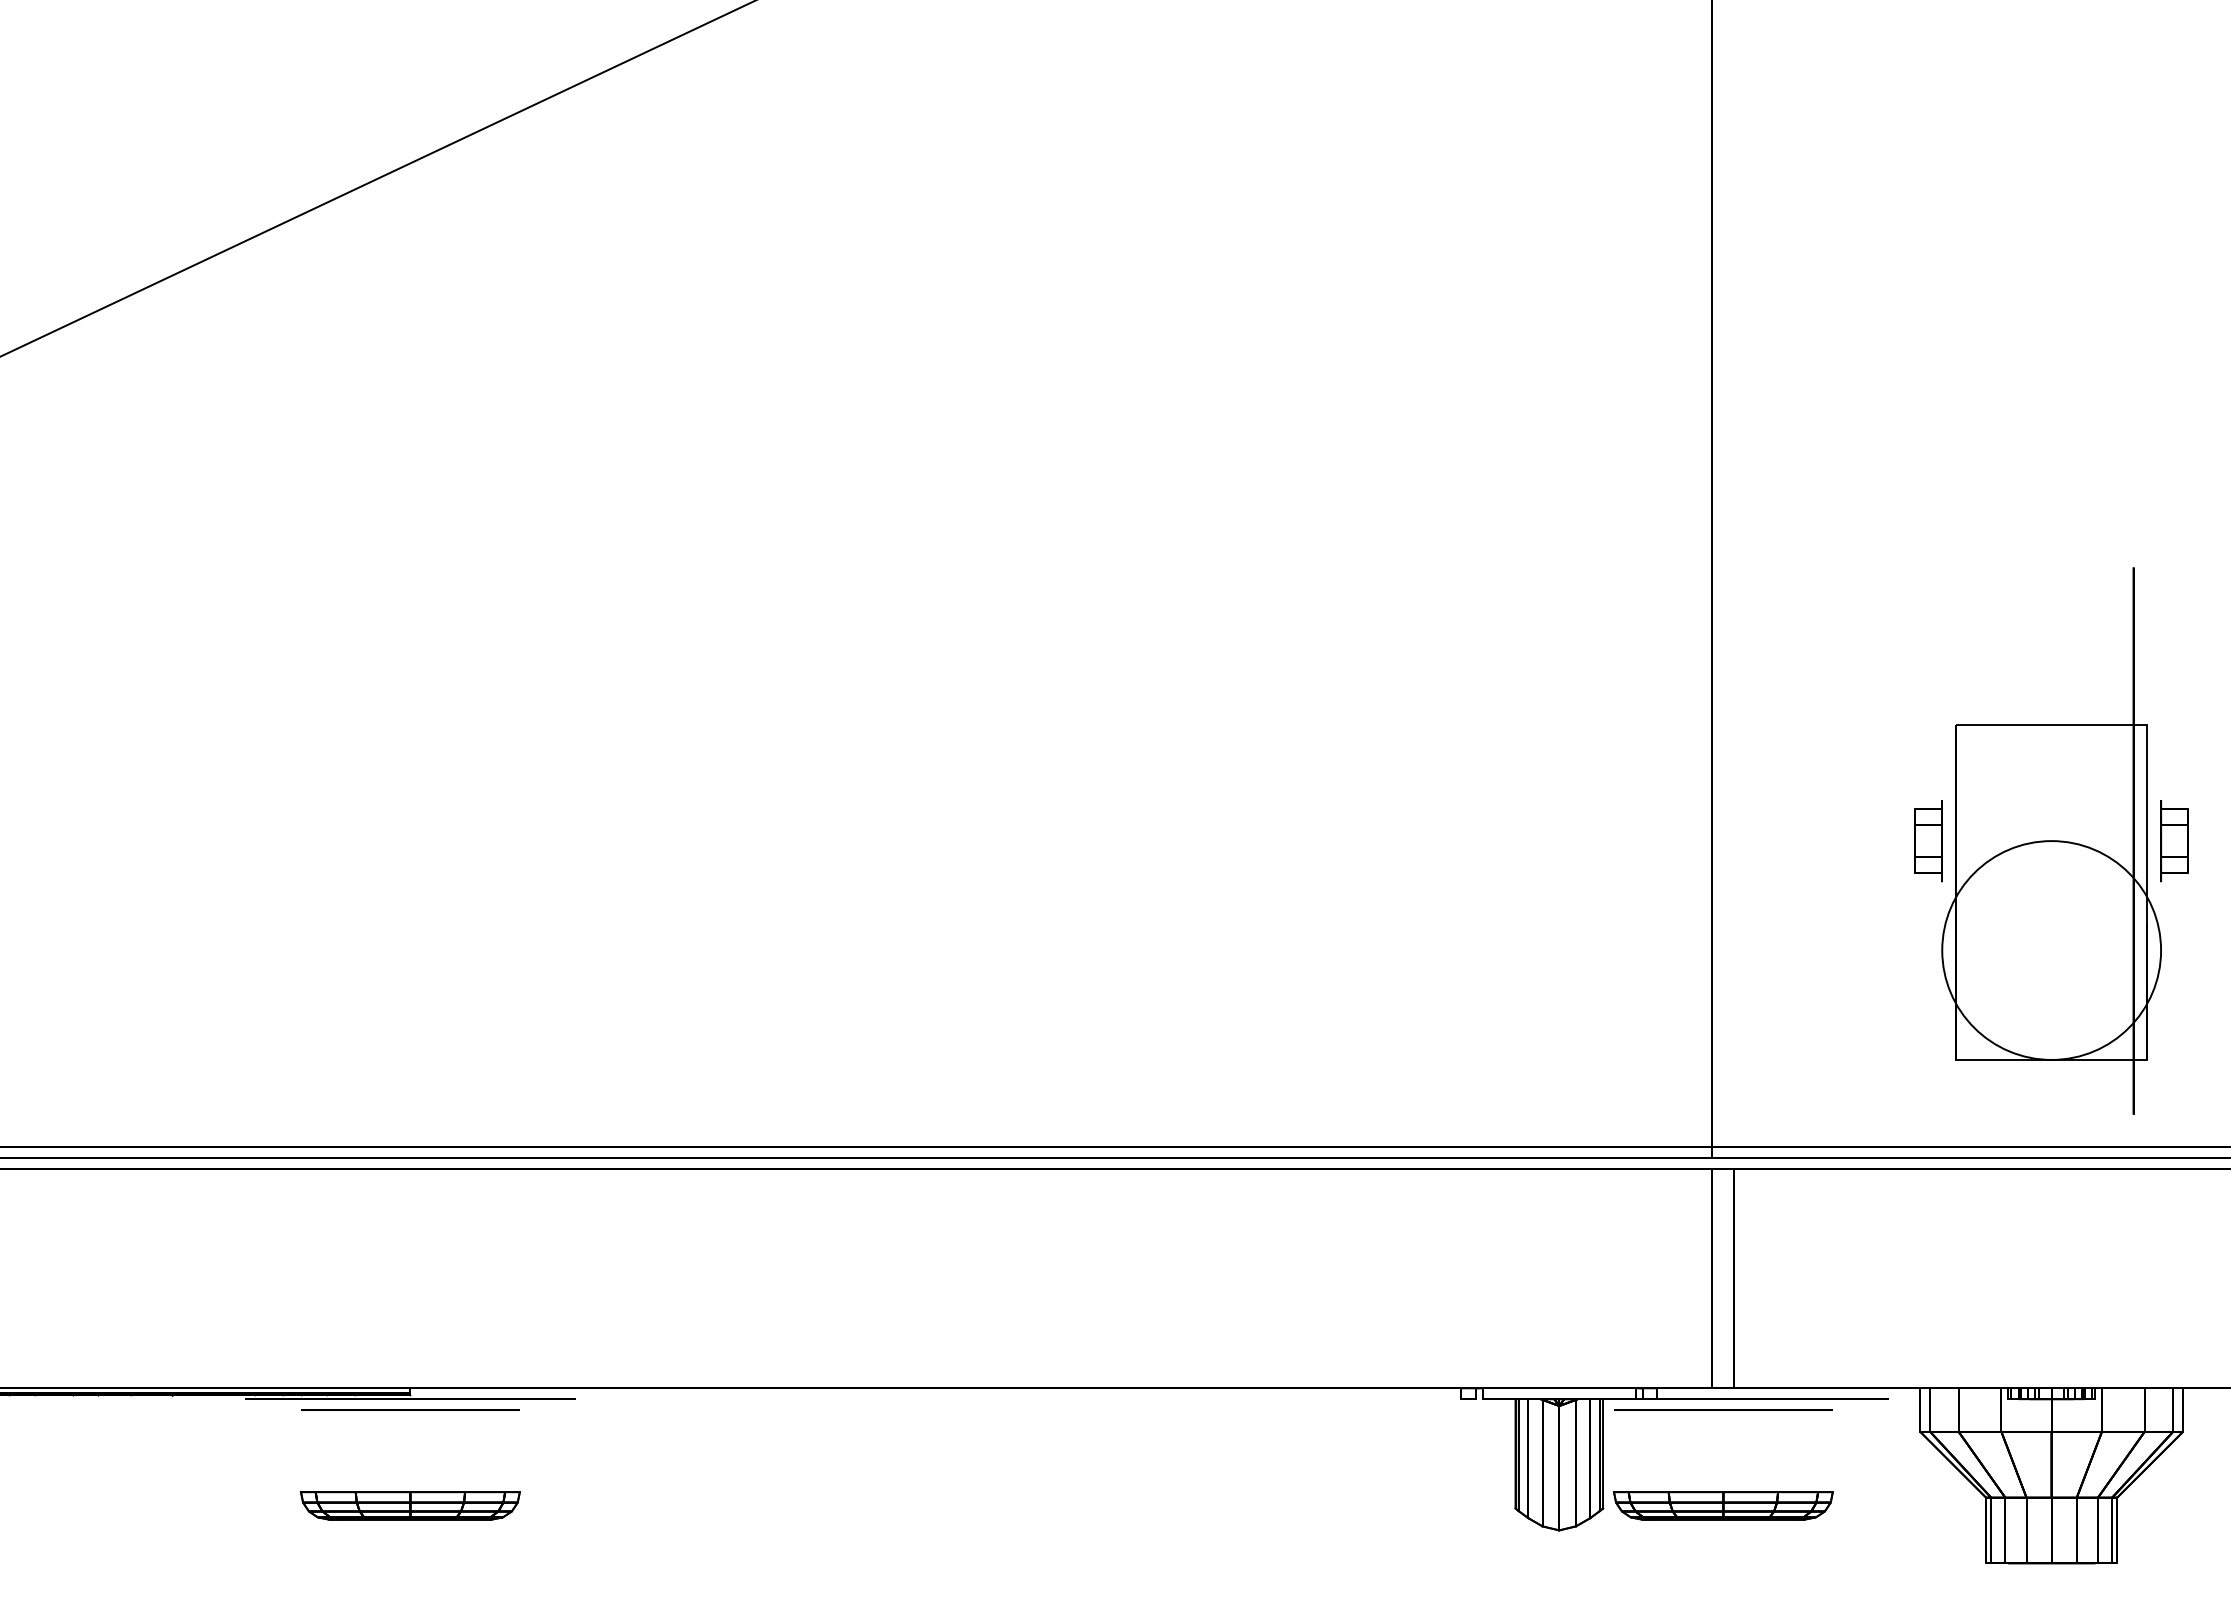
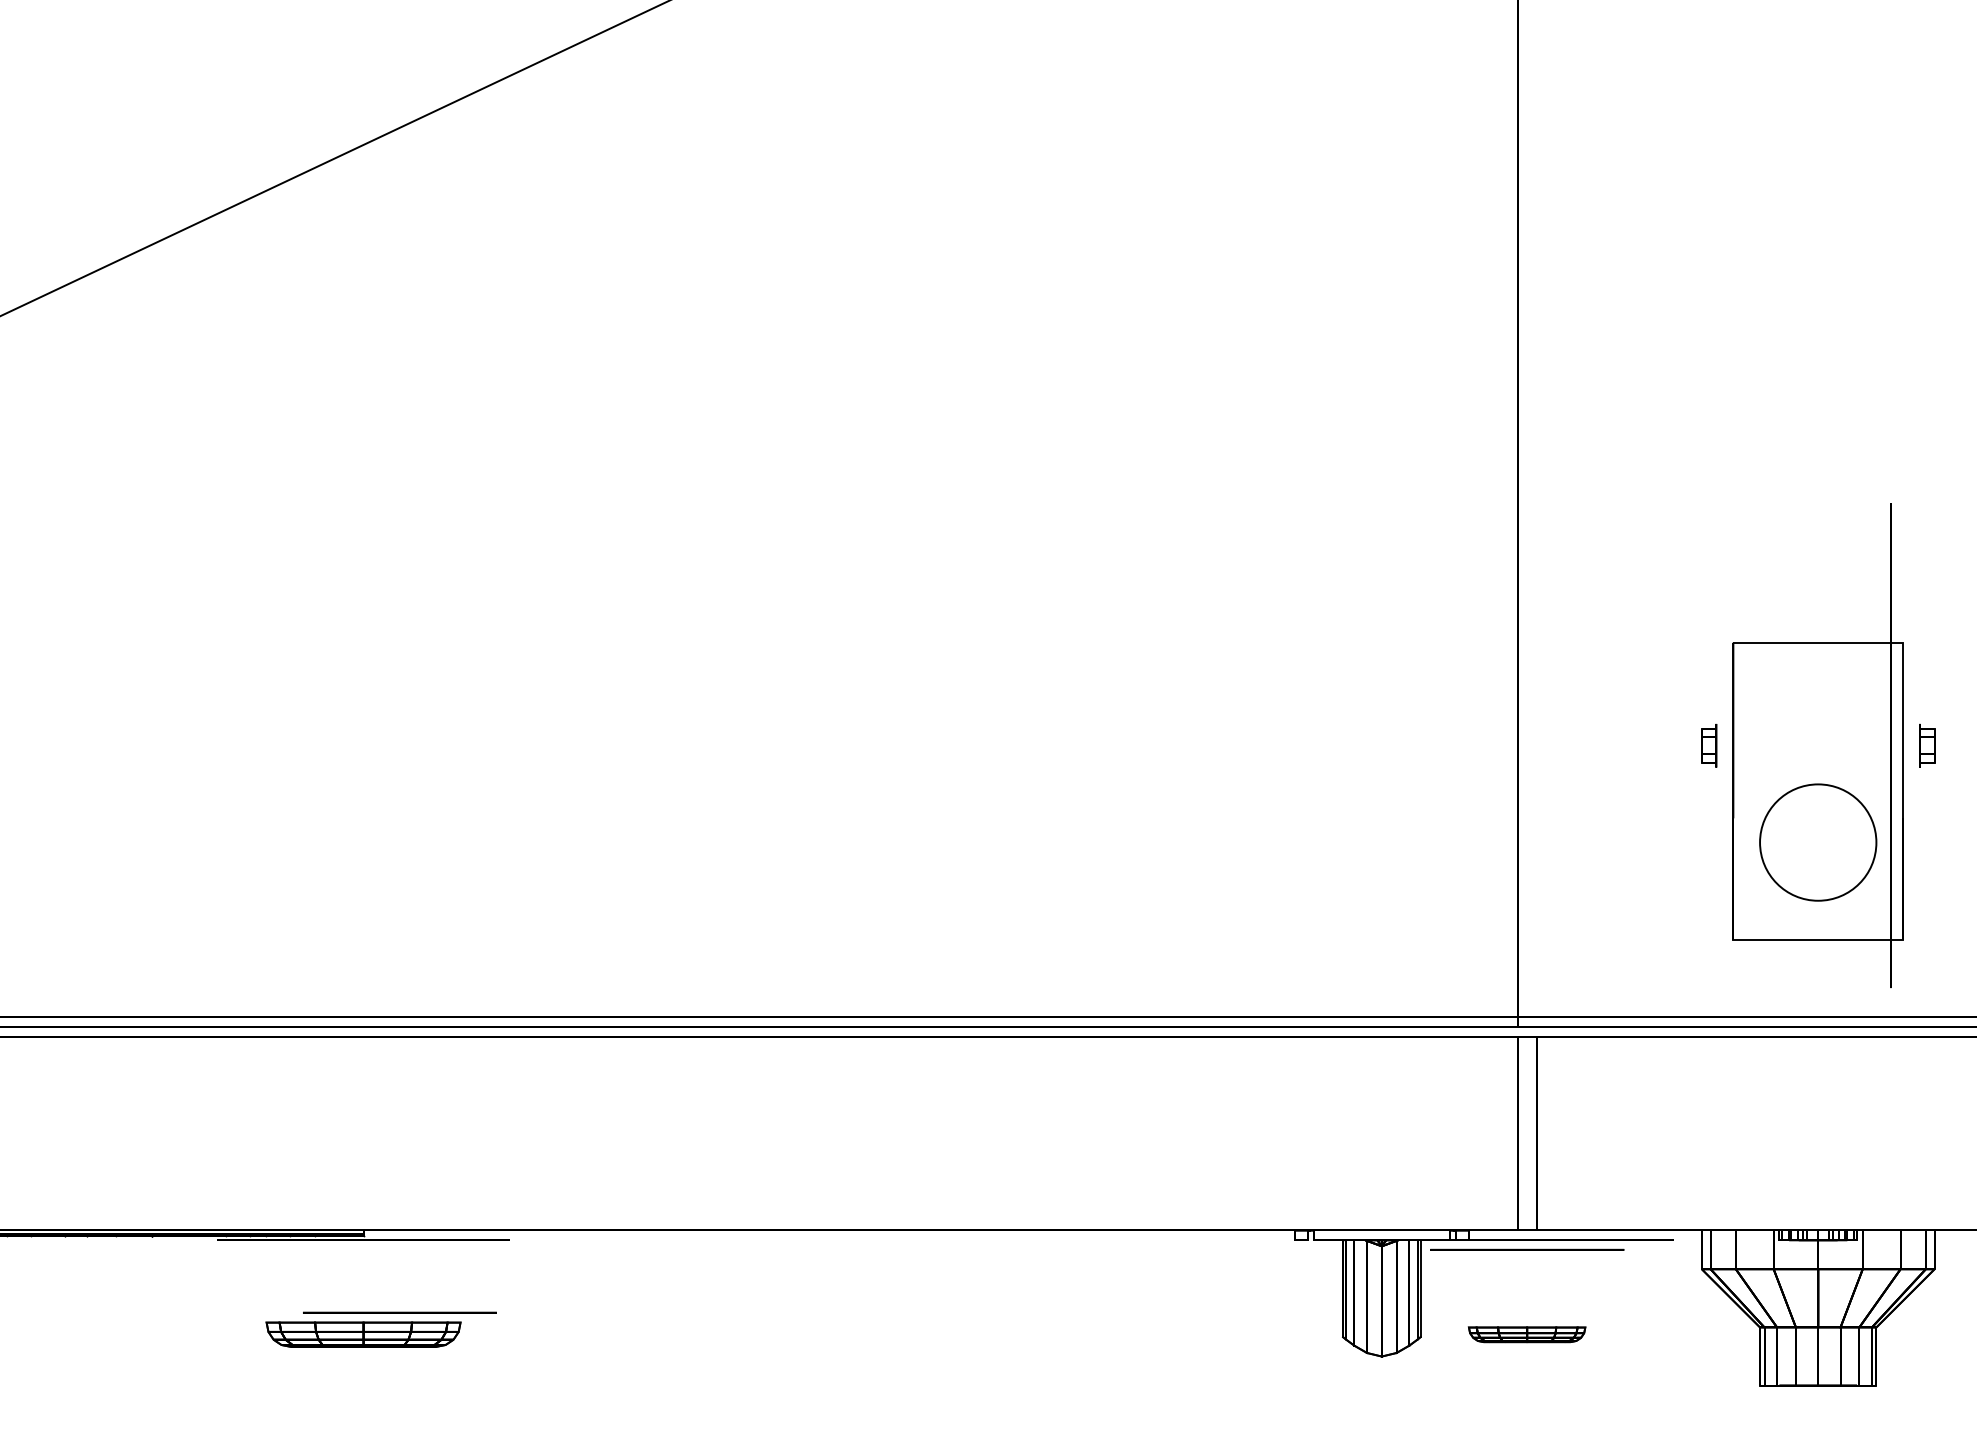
part: (1928, 841) -> (1709, 745), size x0.6
part: (2174, 841) -> (1927, 745), size x0.6
circle: (2051, 950) -> (1818, 842), size x0.6
circle: (410, 1409) -> (399, 1312), moved
part: (1722, 1505) -> (1526, 1334), size x0.6

